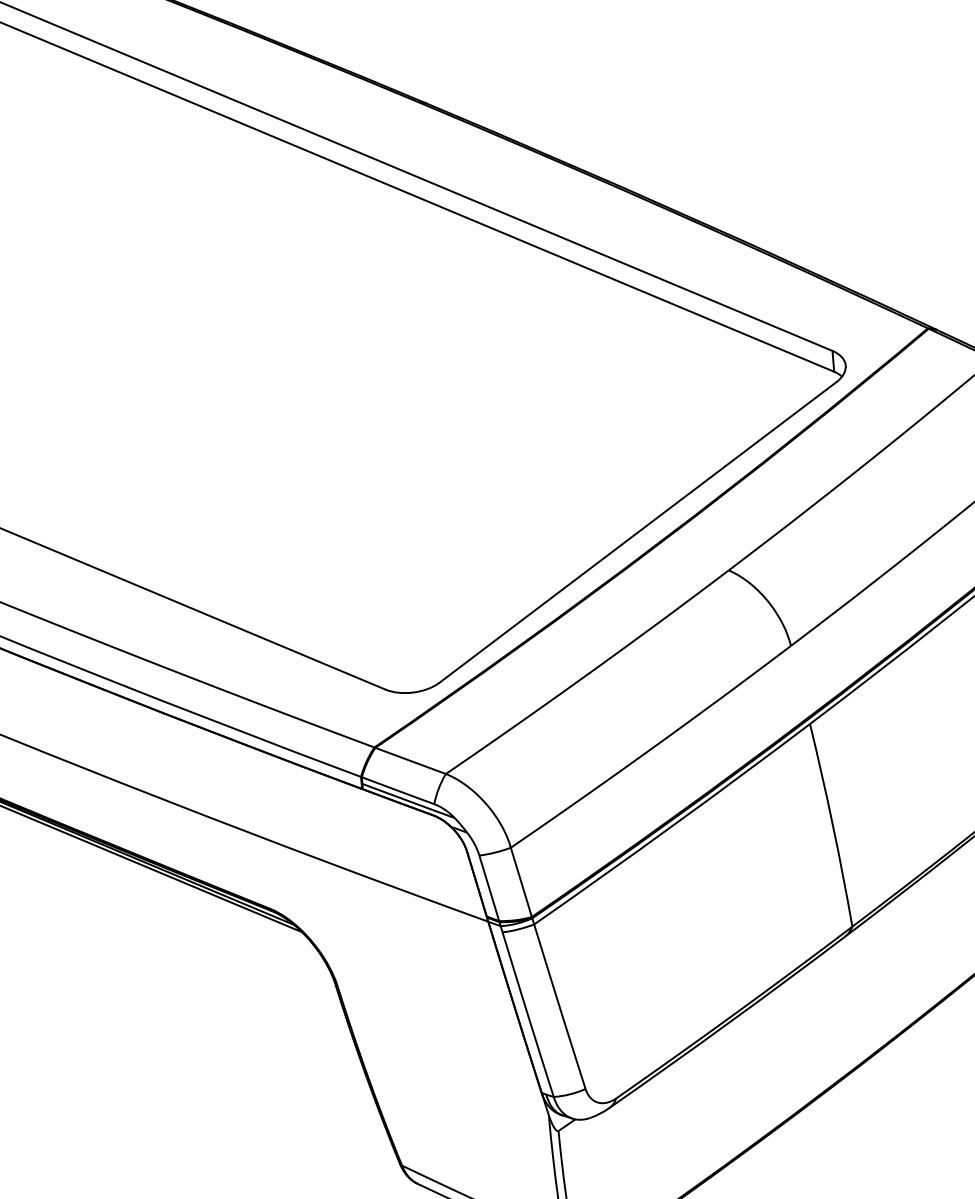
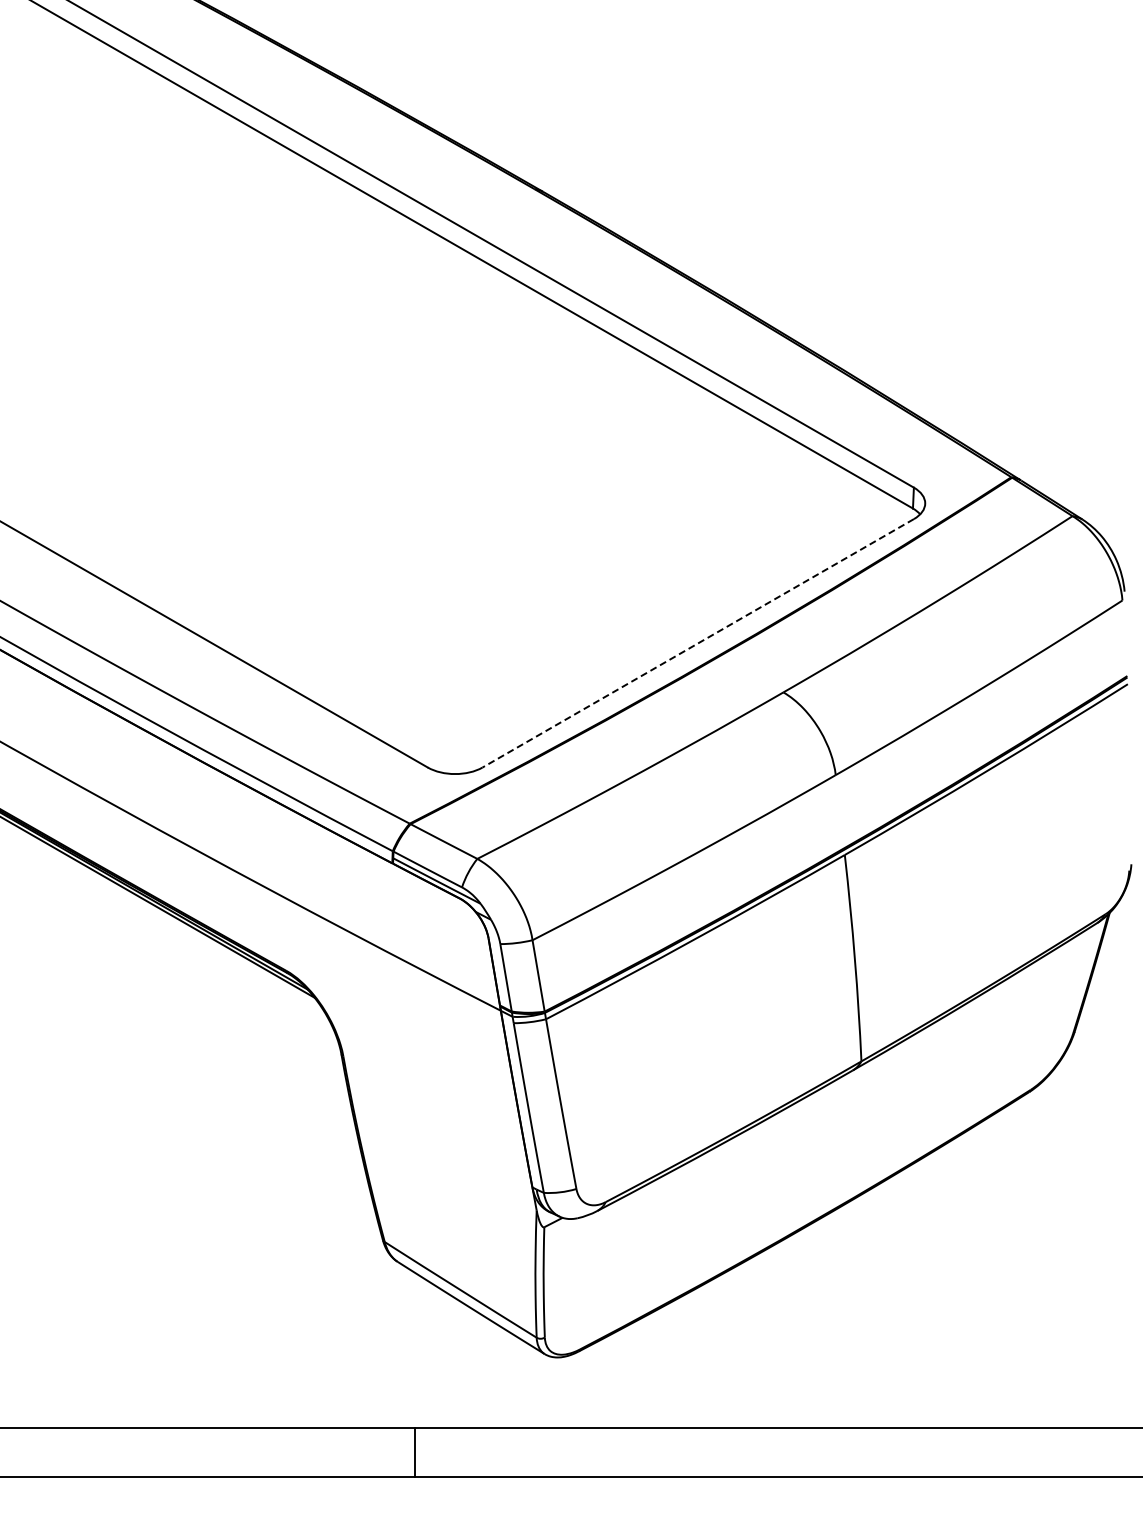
line: (638, 532) -> (698, 643), solid -> dashed

